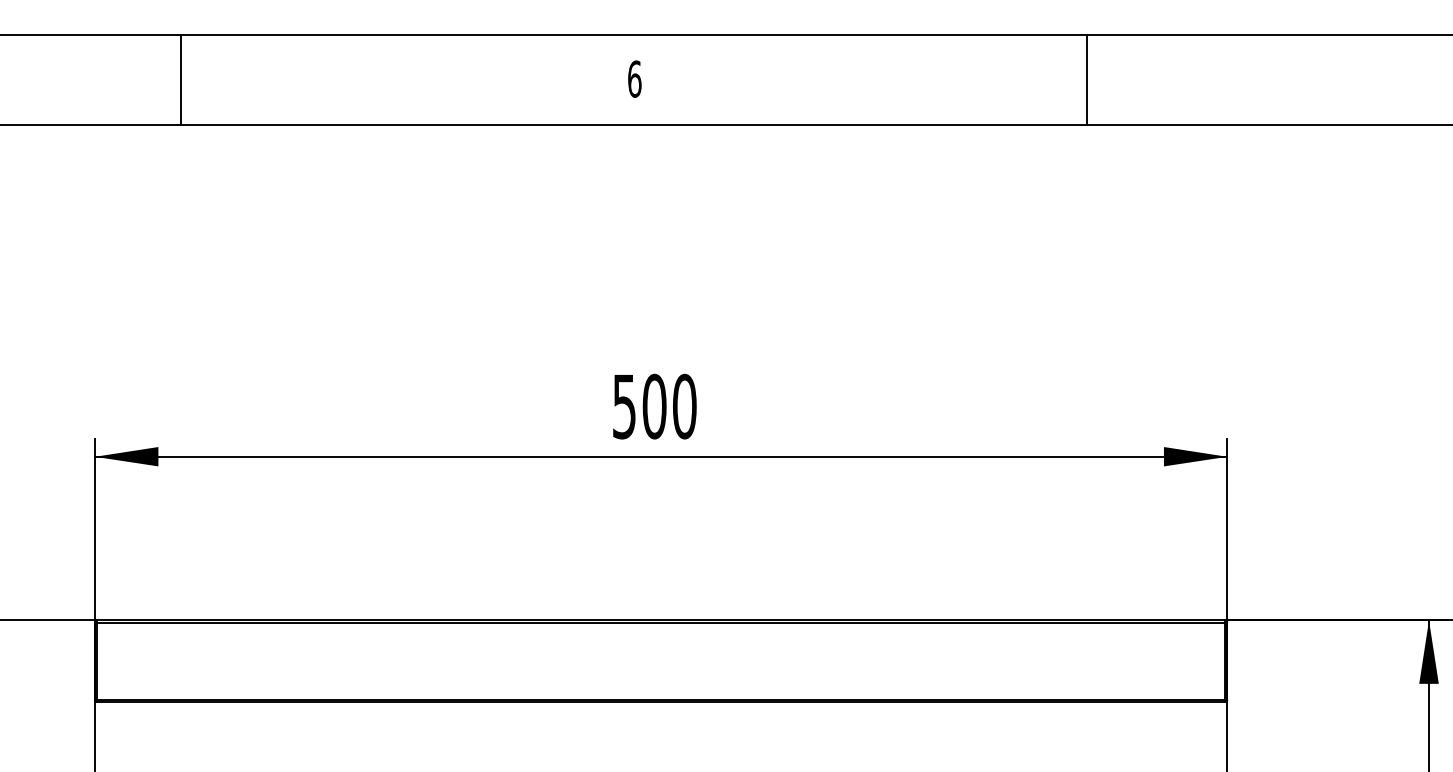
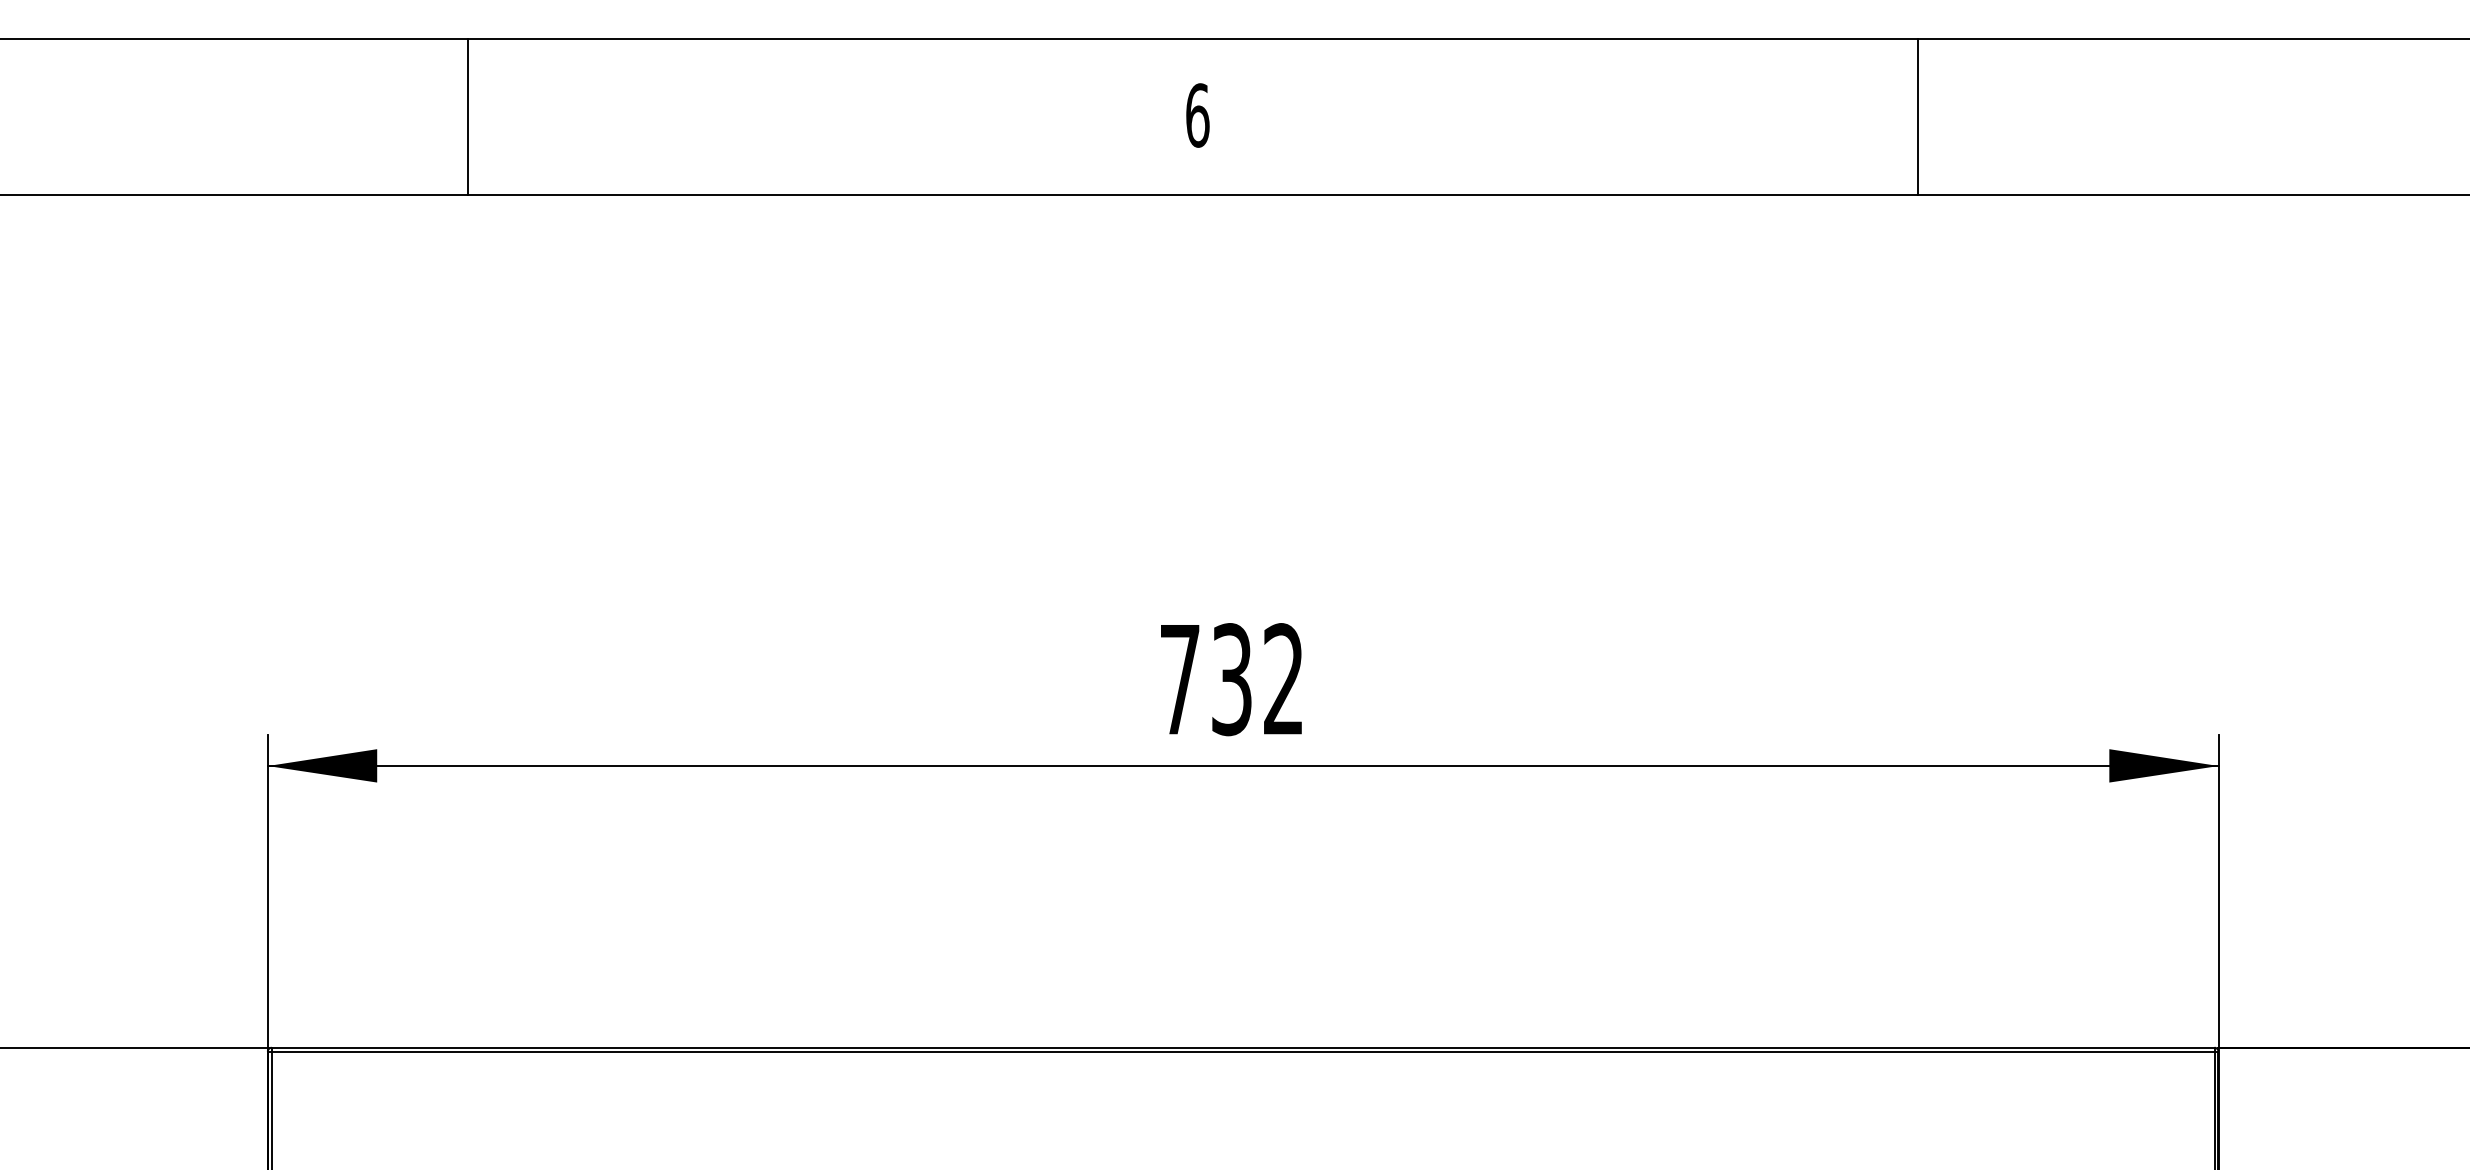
line: (181, 79) -> (468, 116), moved
line: (1087, 79) -> (1919, 116), moved
text: (654, 406) -> (1231, 679), 500 -> 732

